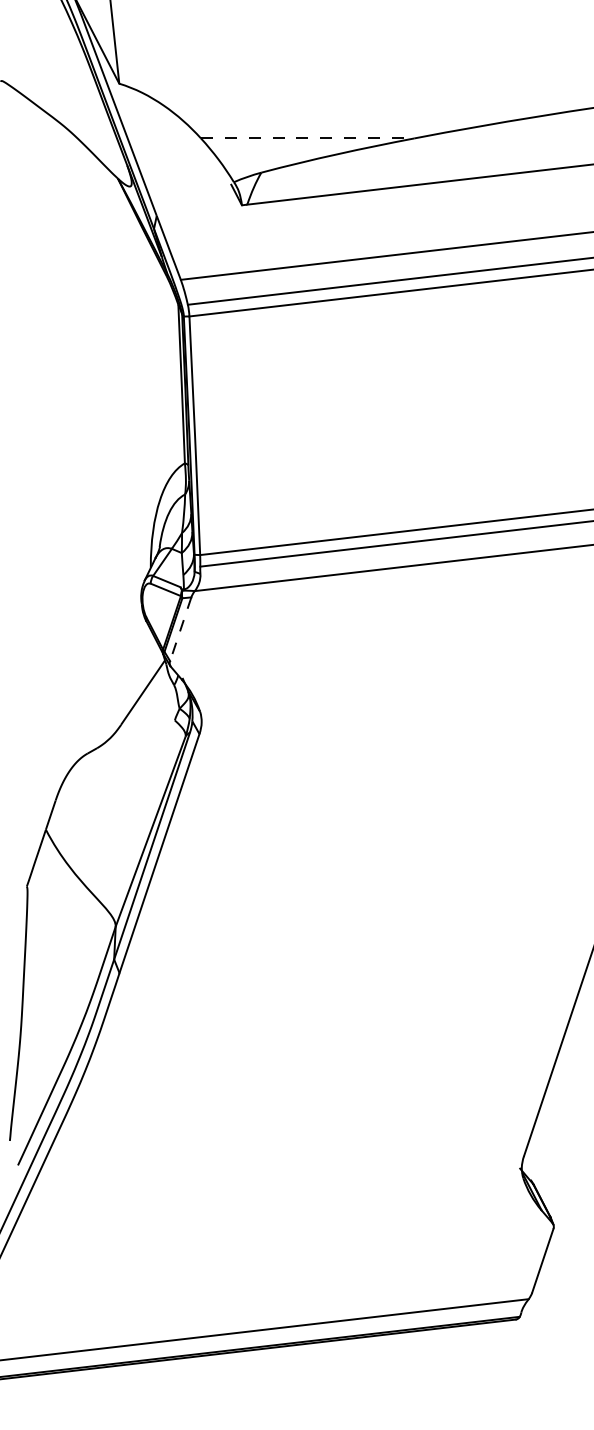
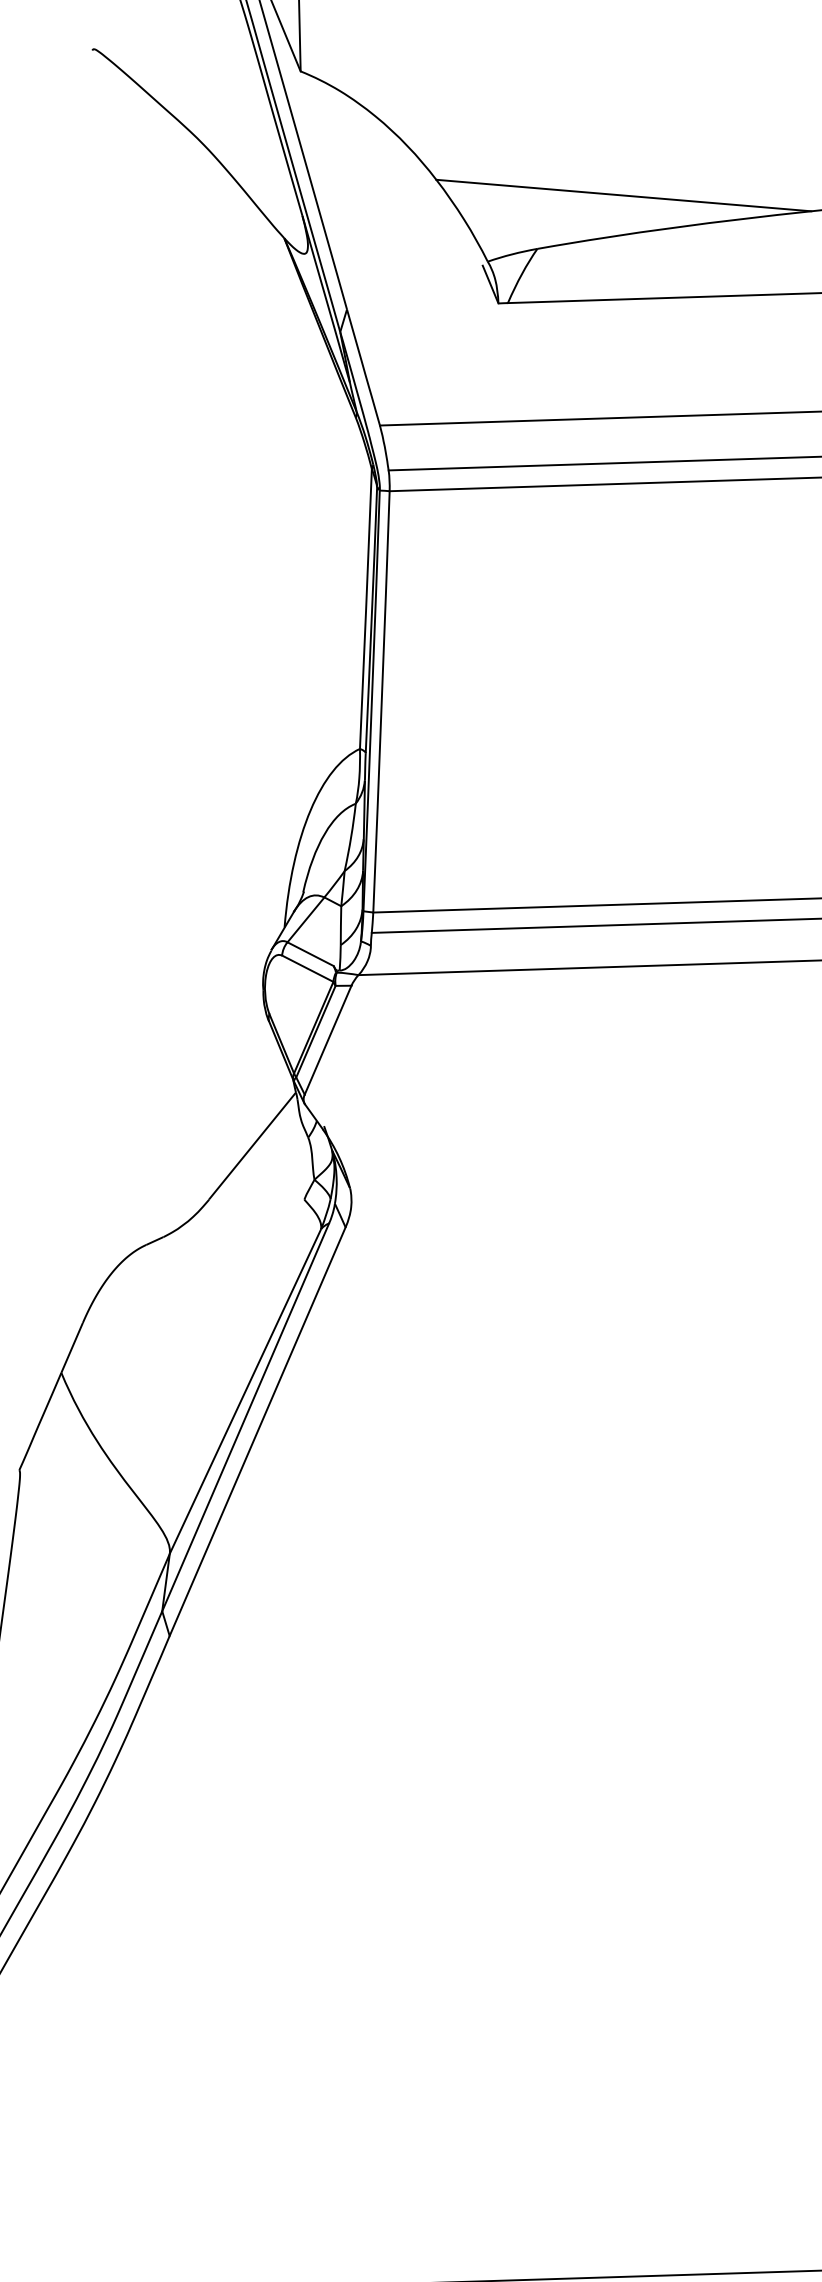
line: (307, 138) -> (623, 195), dashed -> solid
line: (180, 629) -> (327, 1040), dashed -> solid

